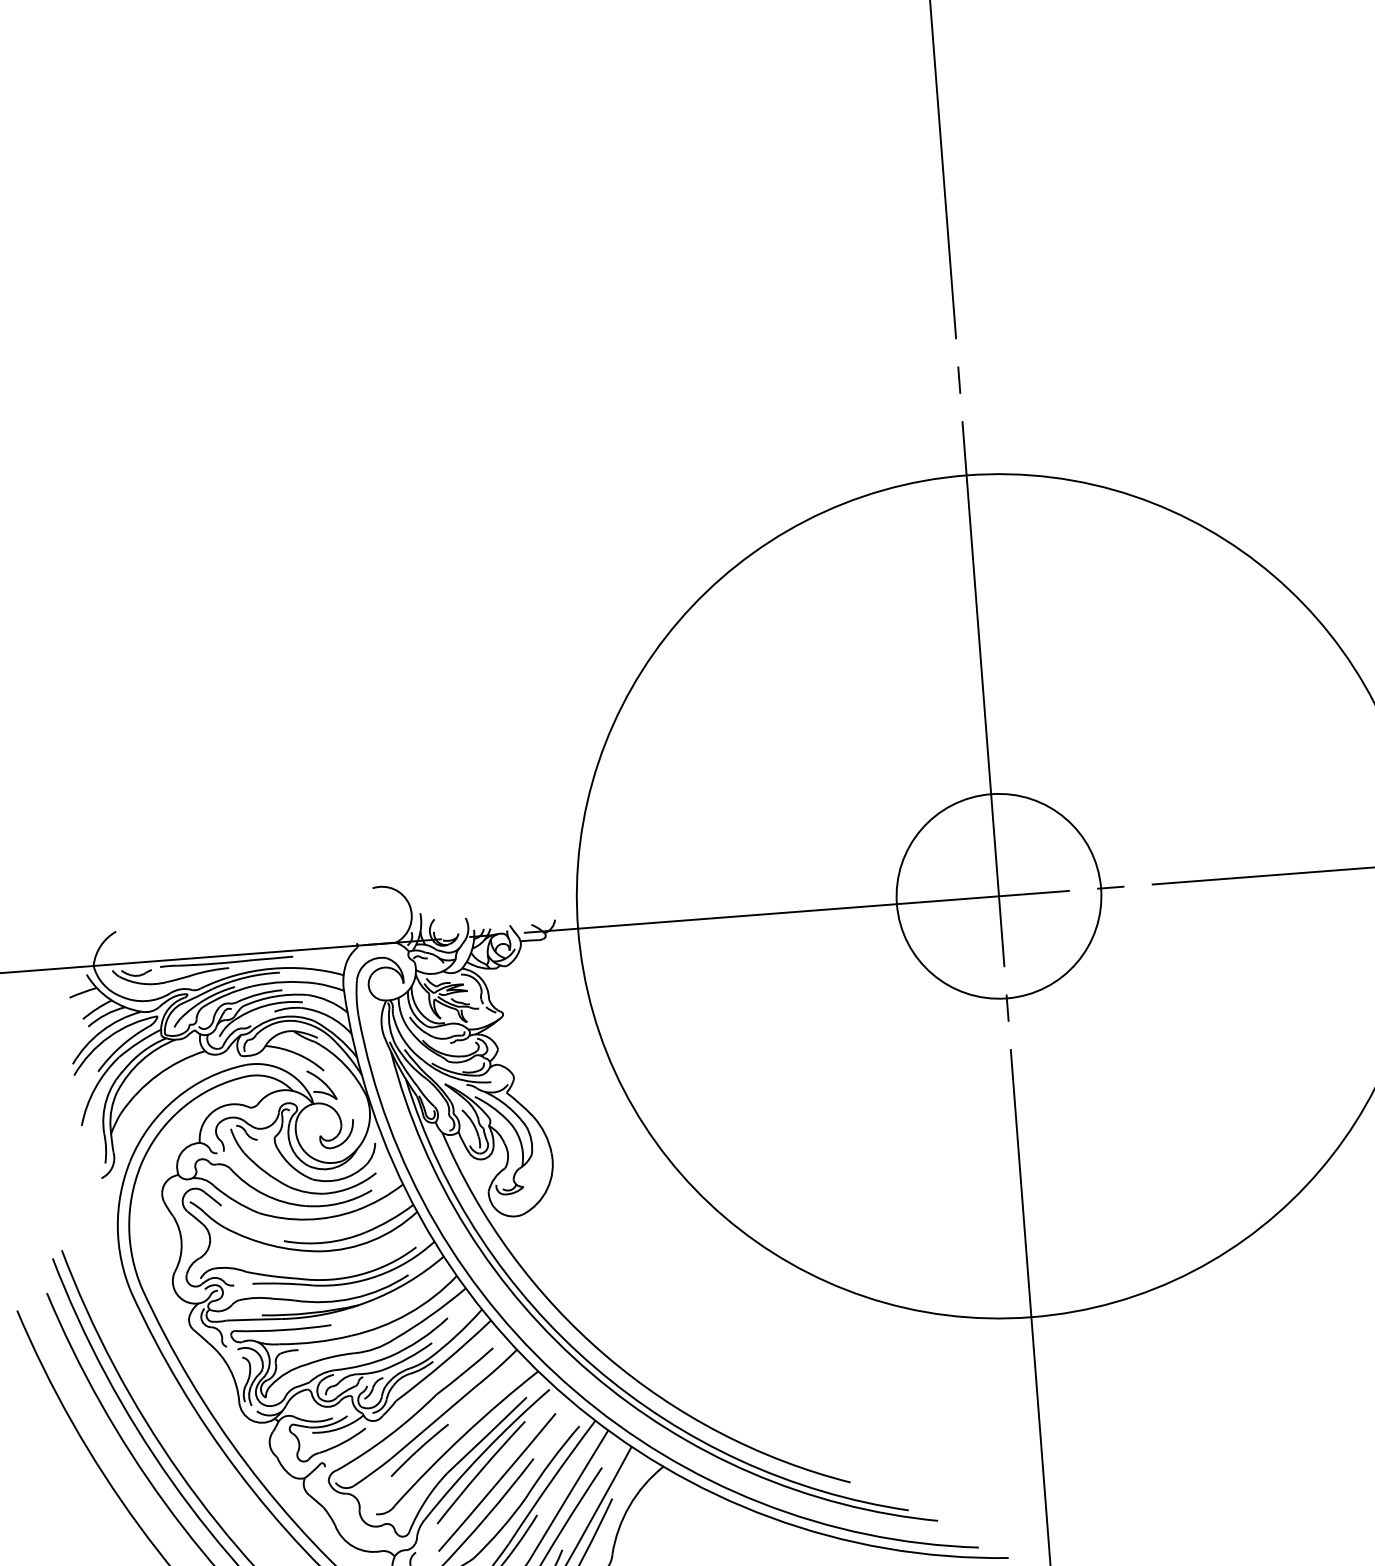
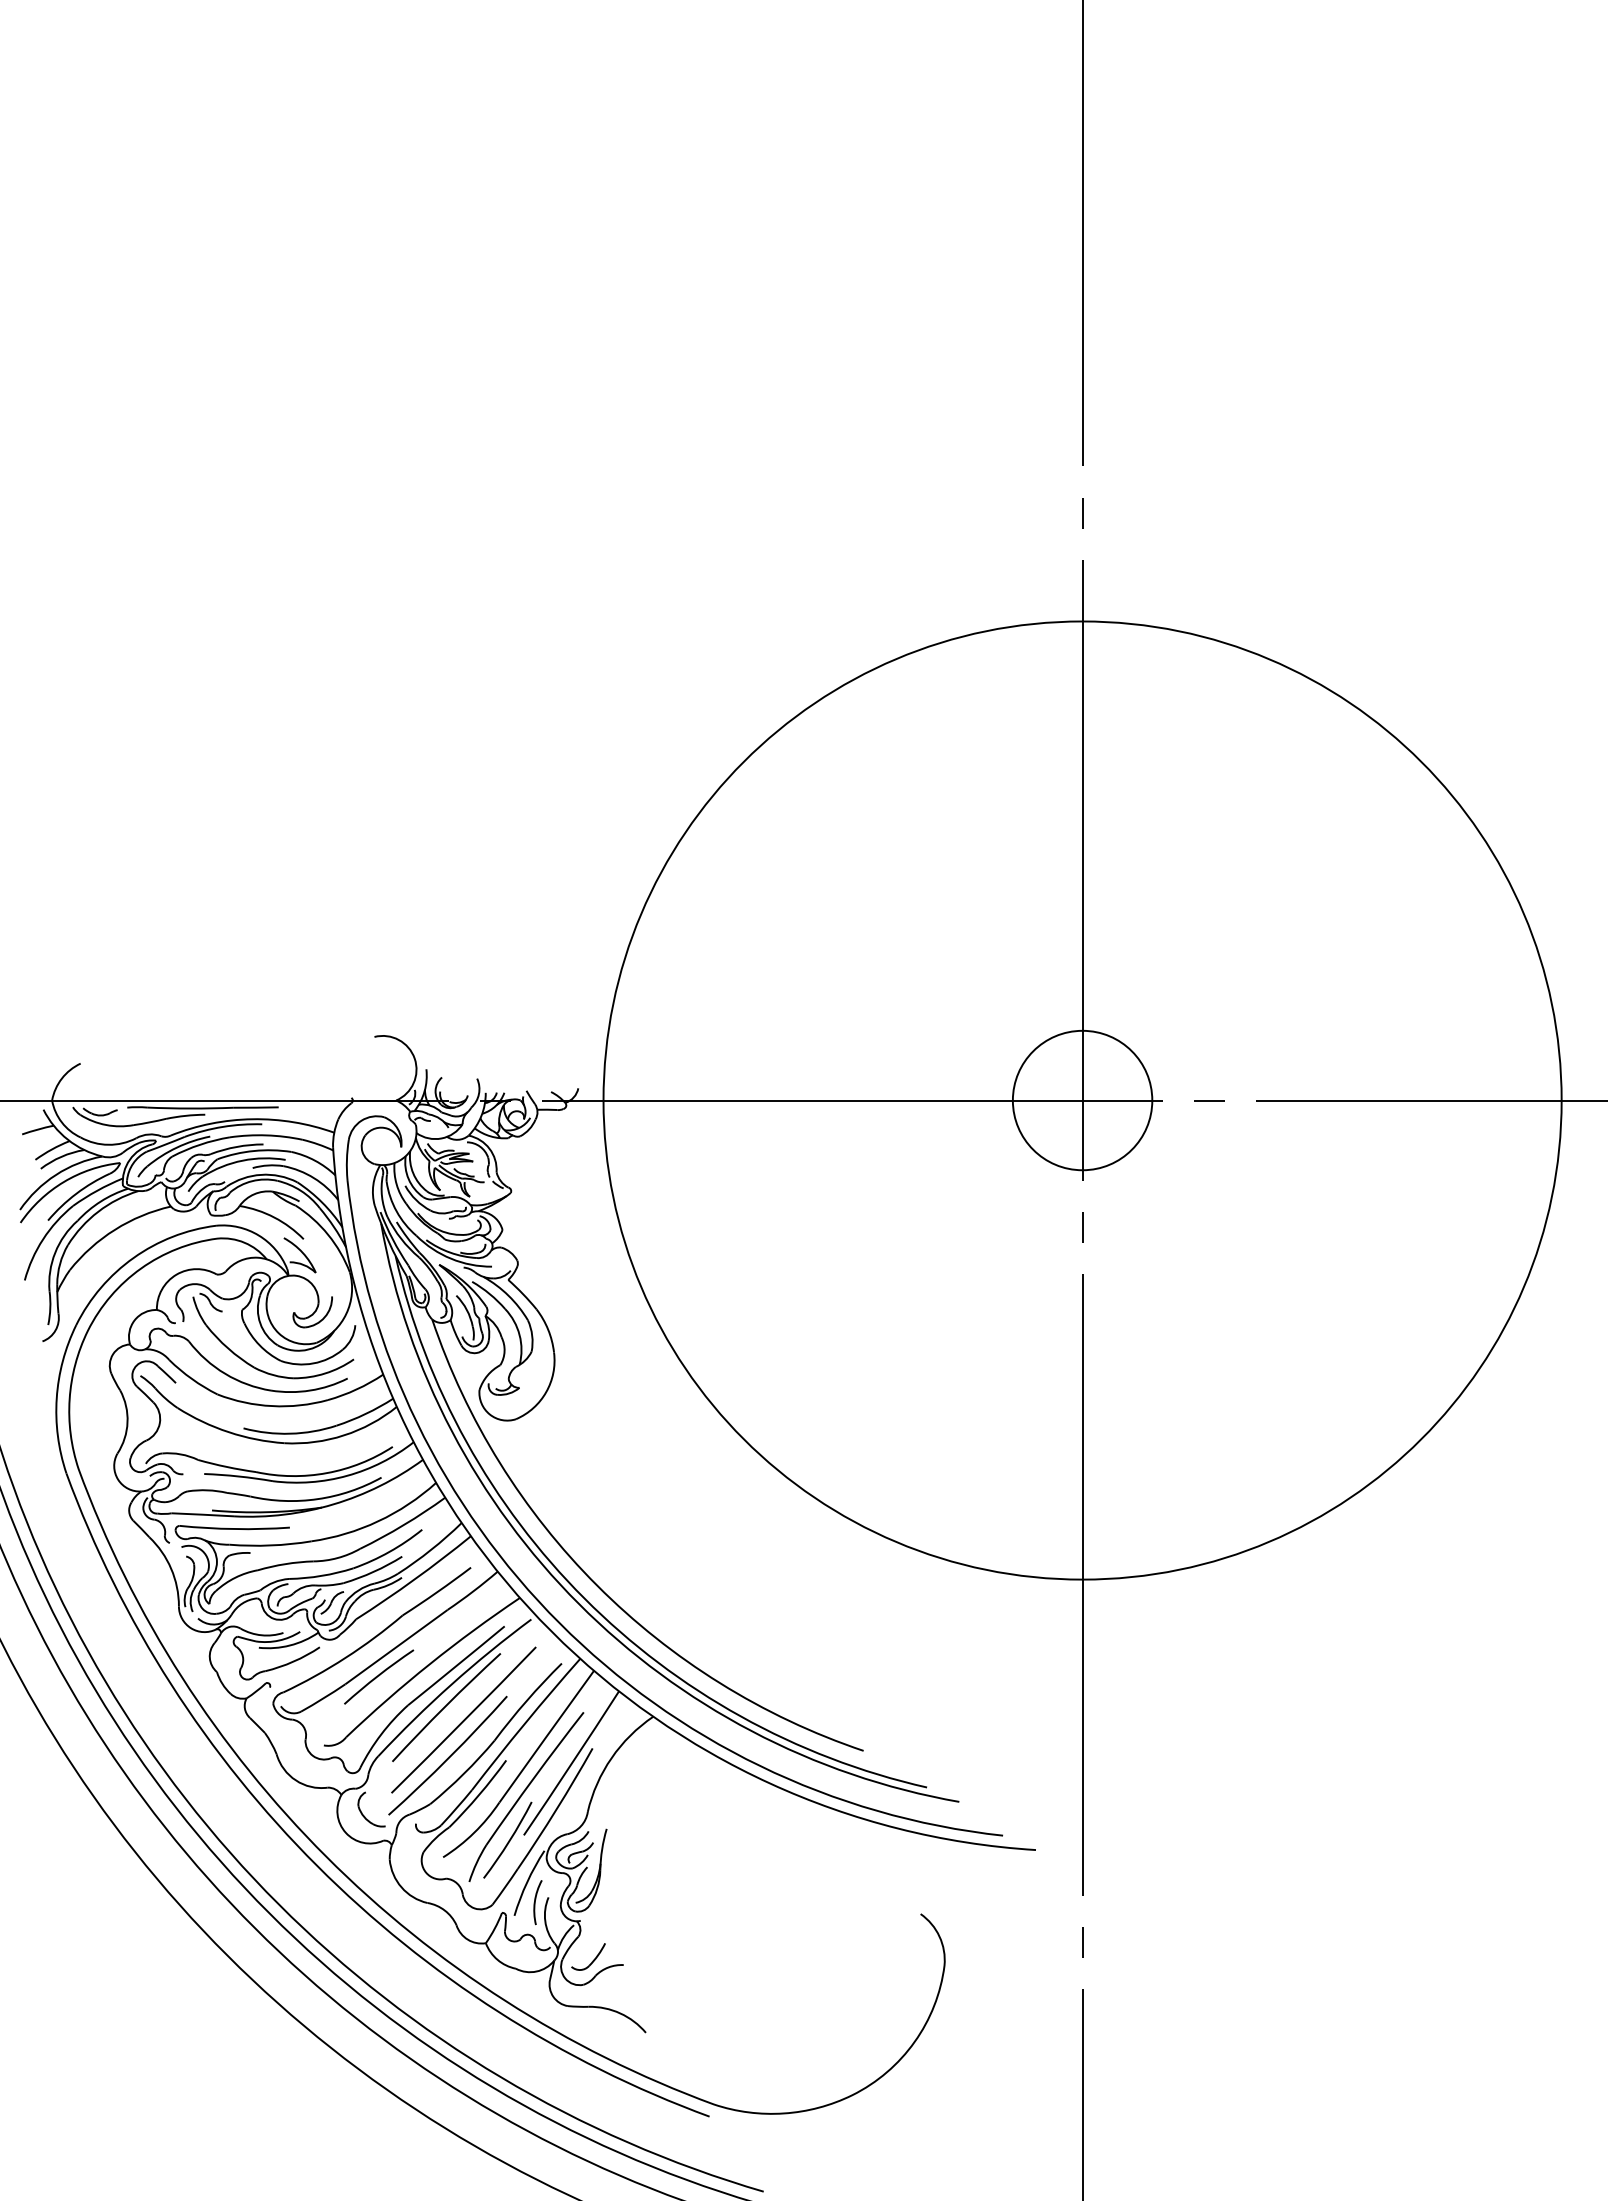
circle: (998, 896) -> (1082, 1100), size x0.6

